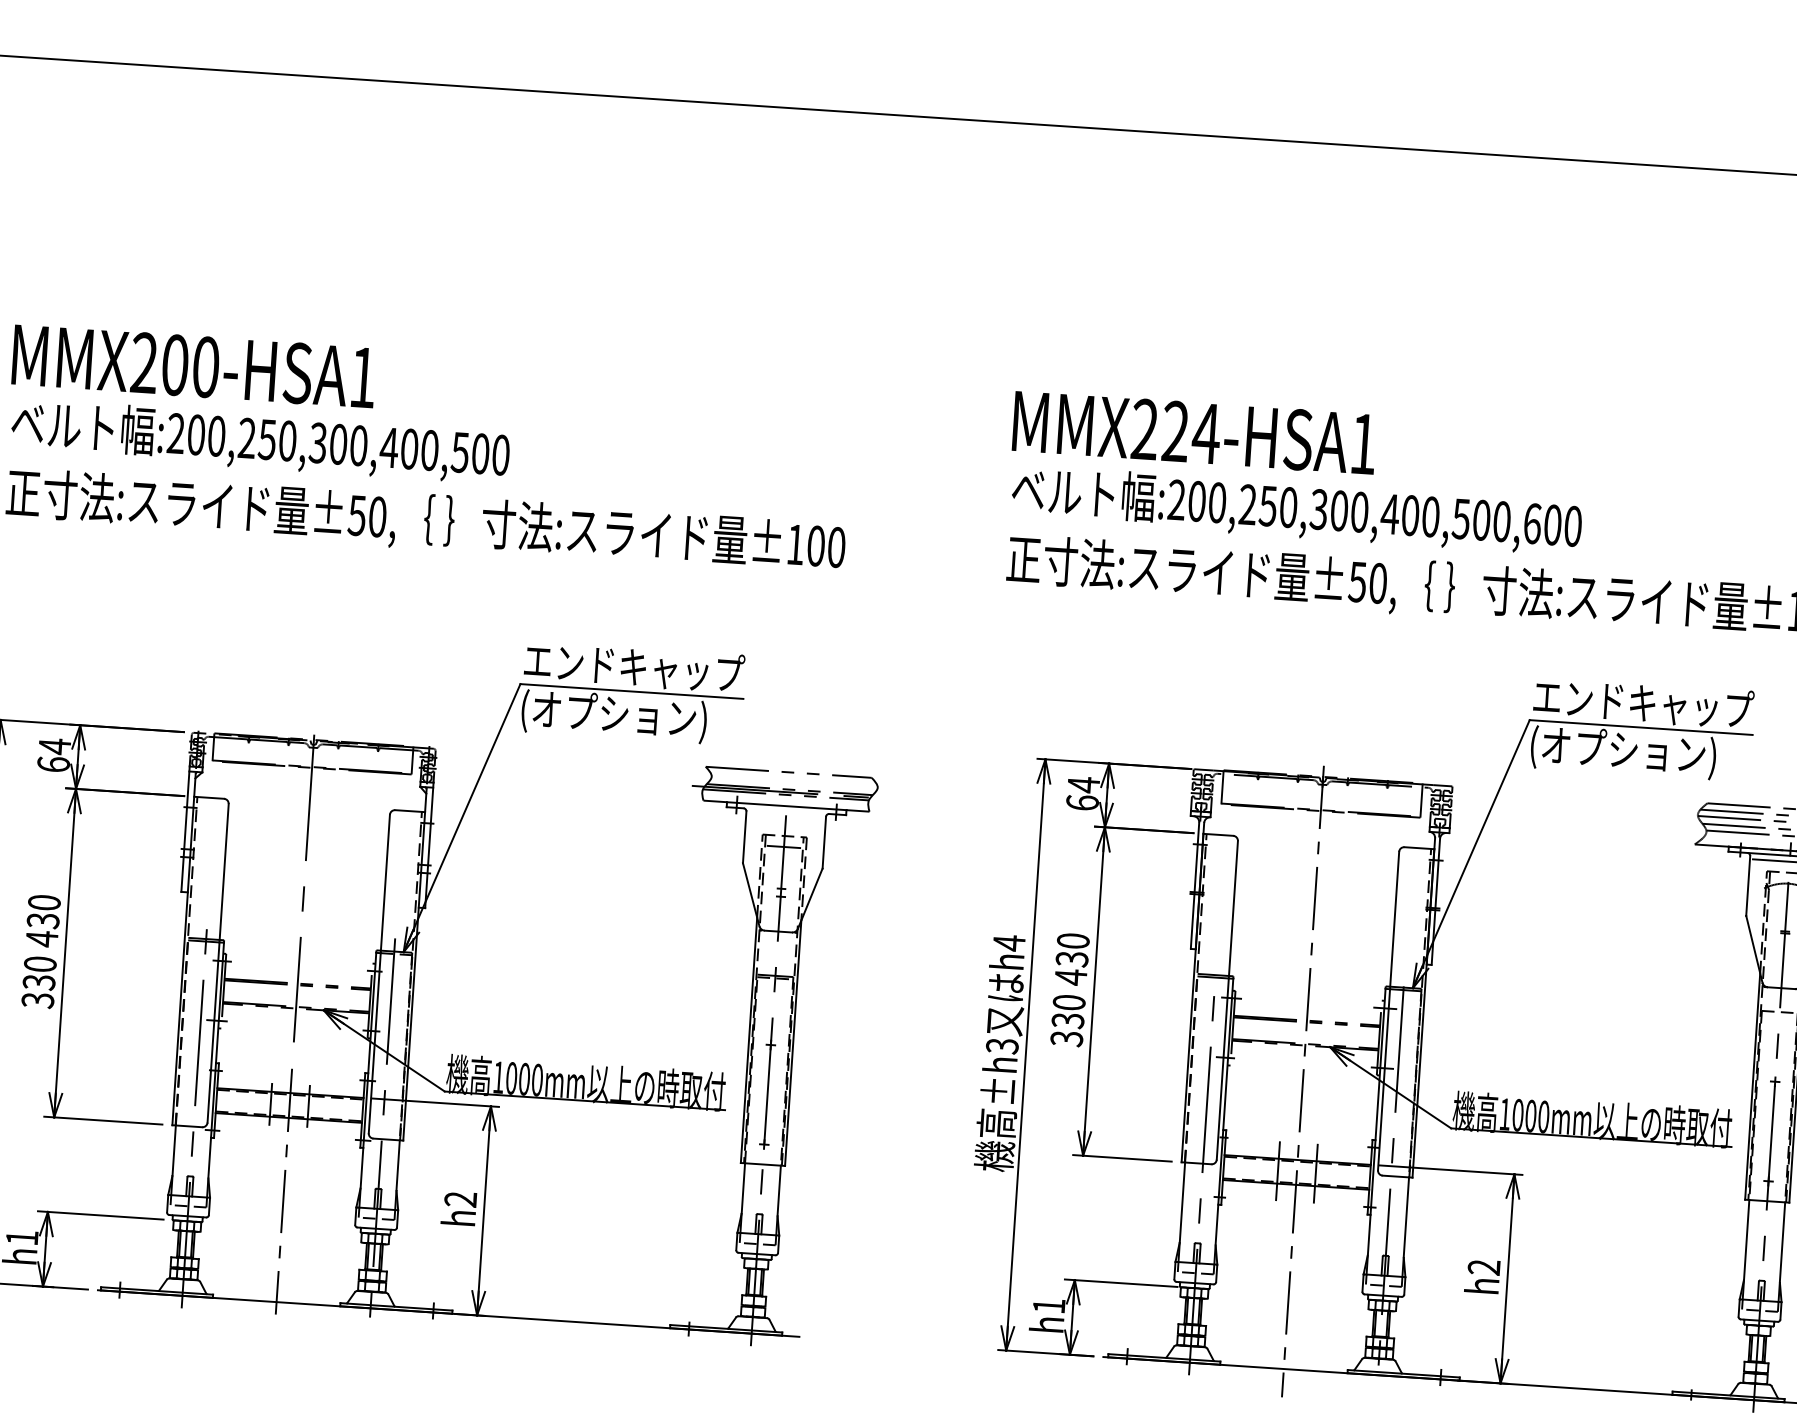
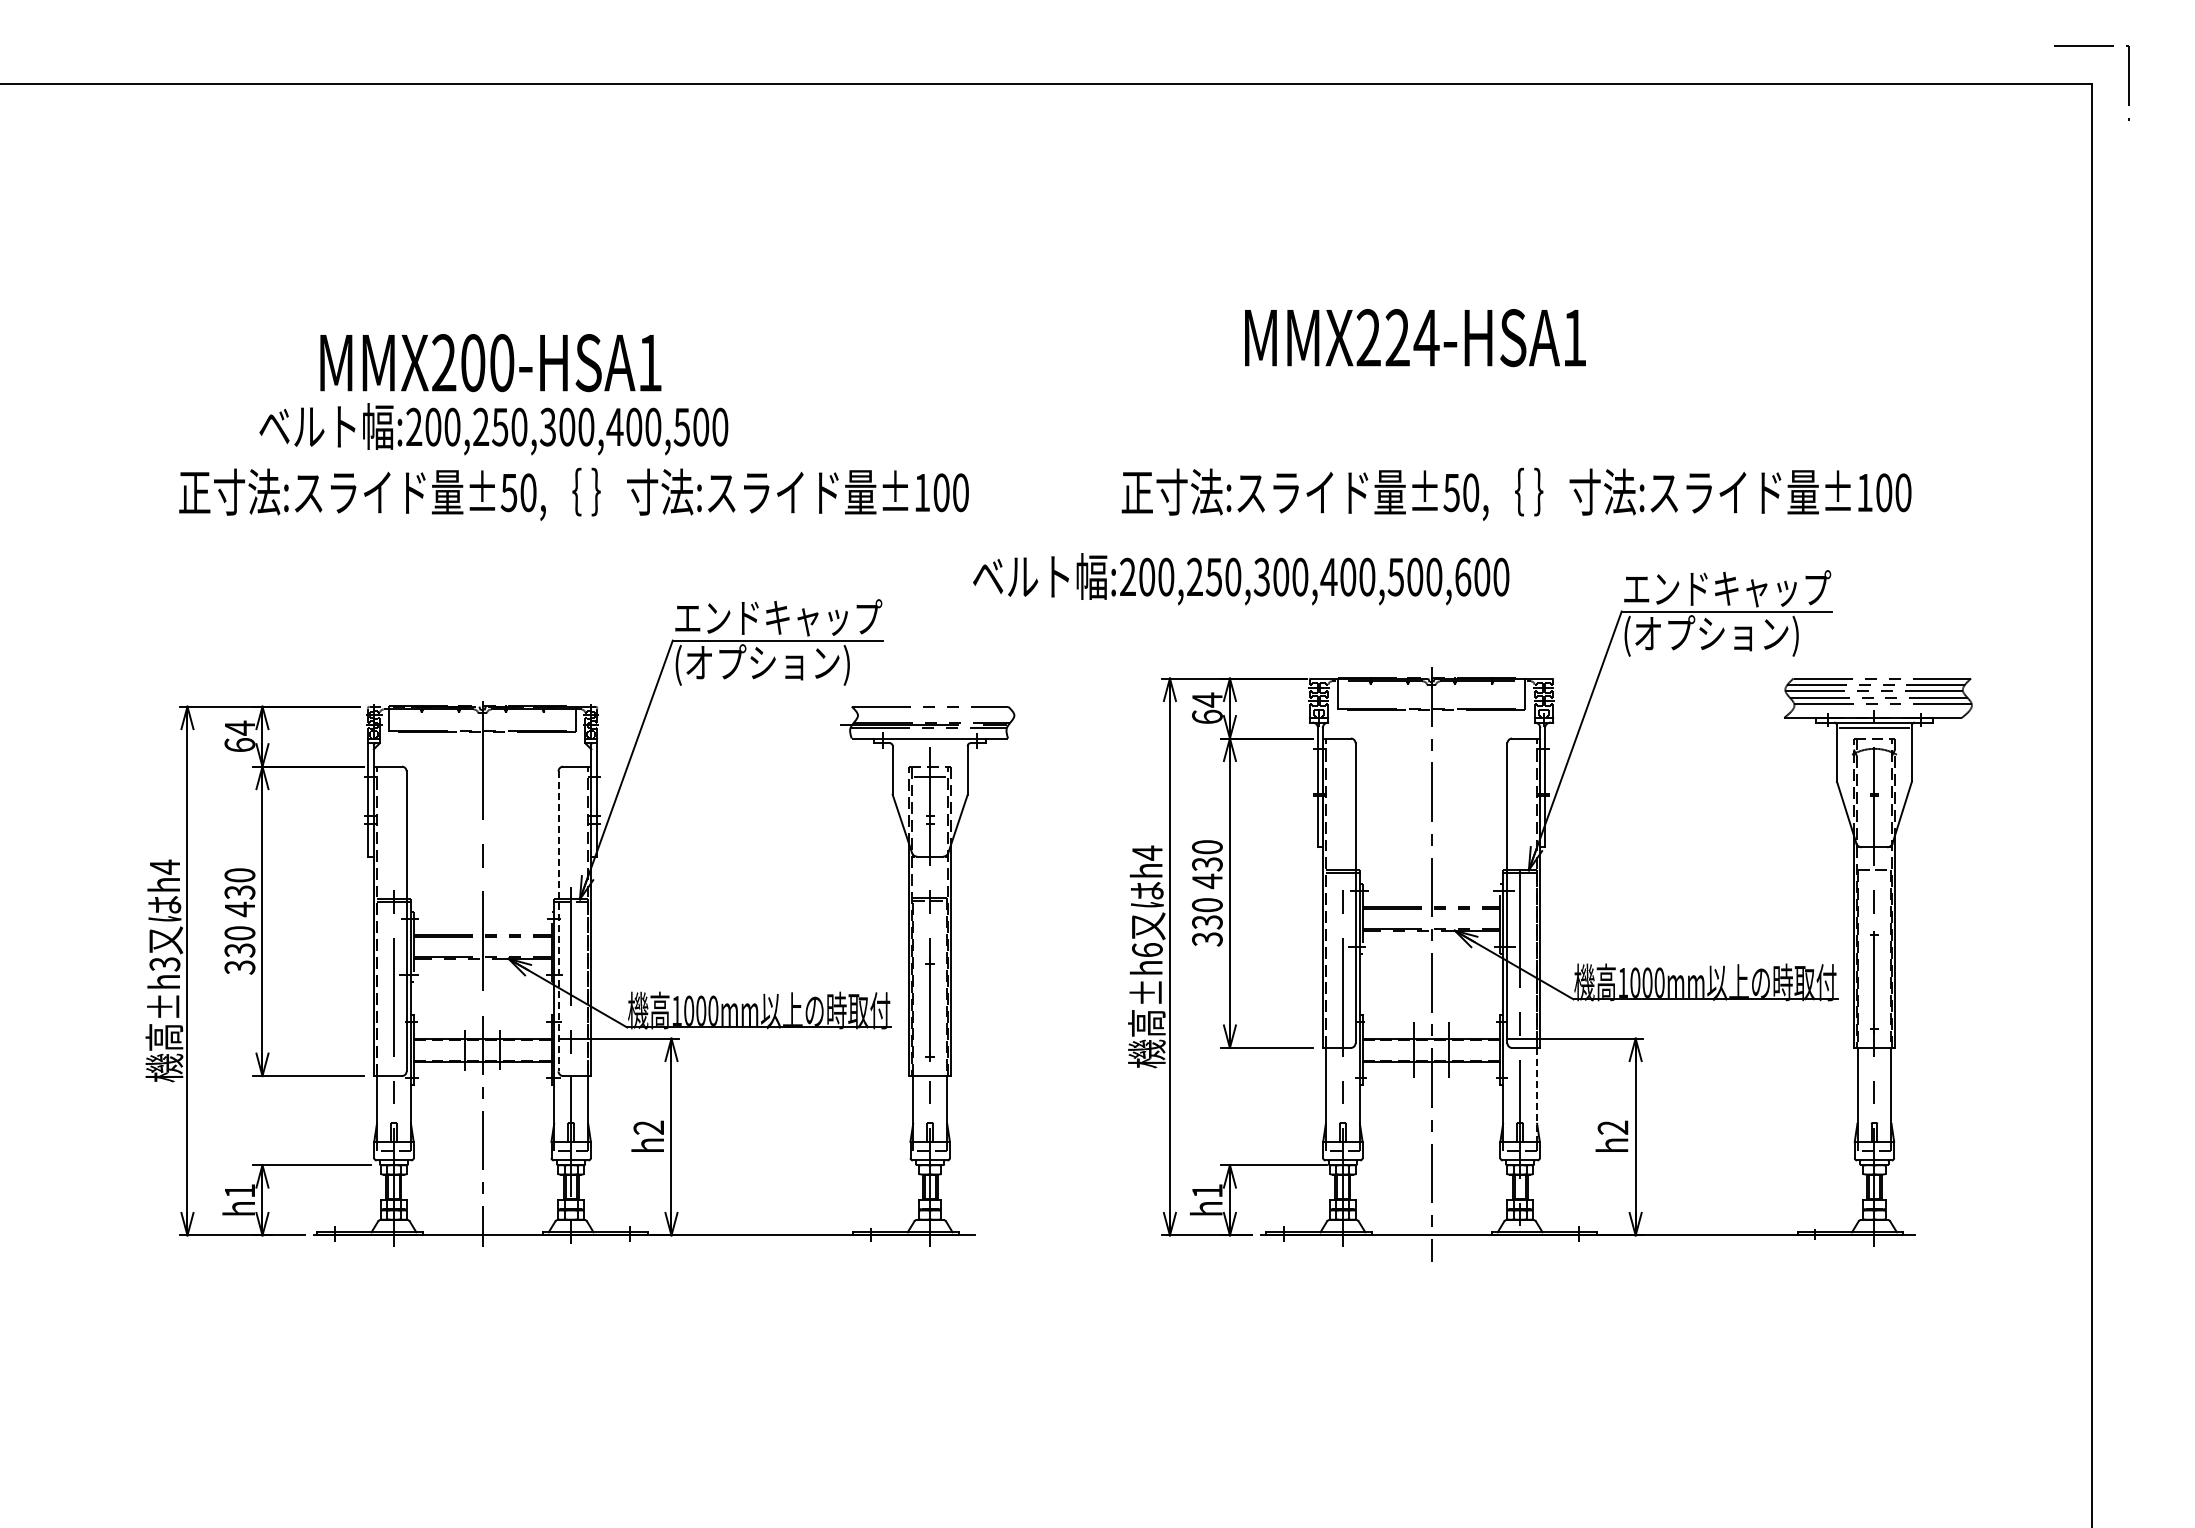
text: (193, 366) -> (490, 363), moved
text: (1194, 433) -> (1415, 338), moved
text: (260, 441) -> (493, 429), moved
text: (1297, 510) -> (1241, 579), moved
line: (379, 974) -> (558, 921), solid -> dashed
text: (1002, 1046) -> (1147, 950), ±h3 -> ±h6
line: (1405, 1226) -> (1536, 1094), solid -> dashed

